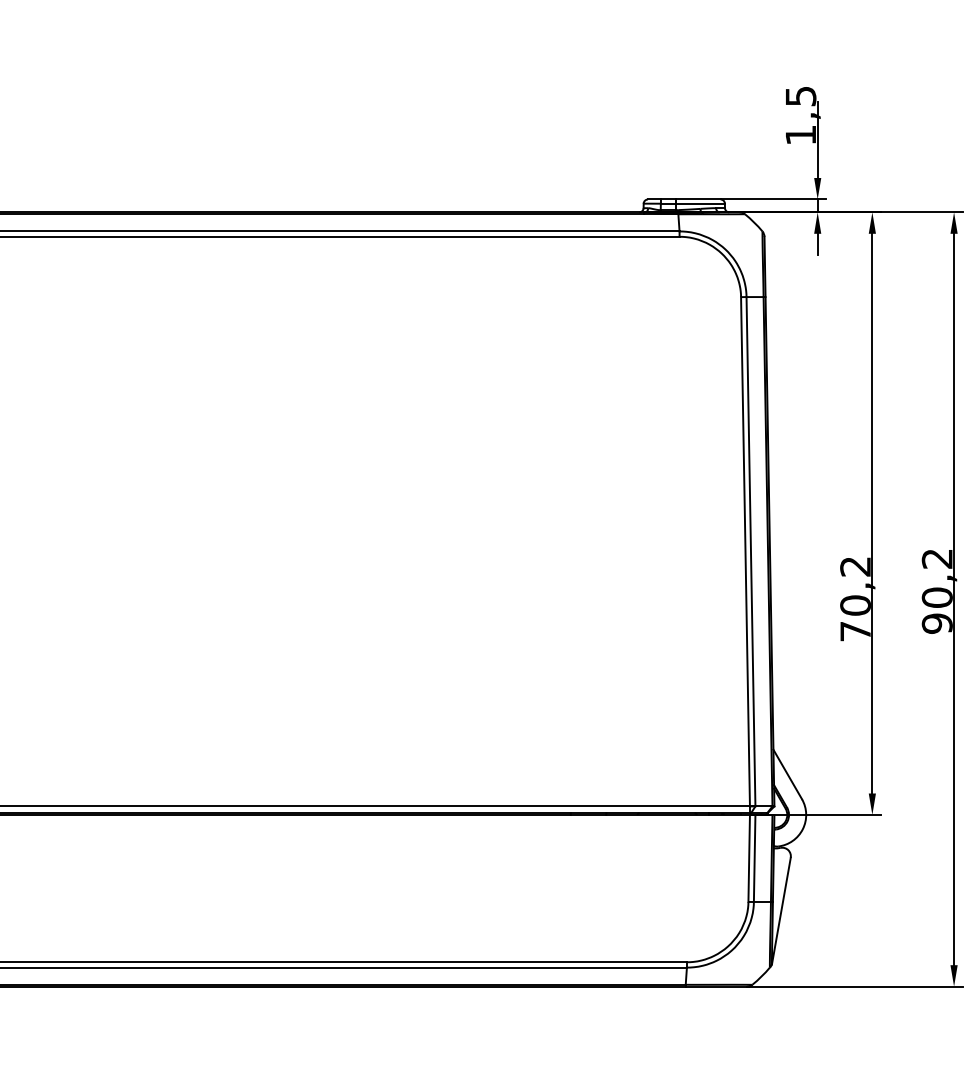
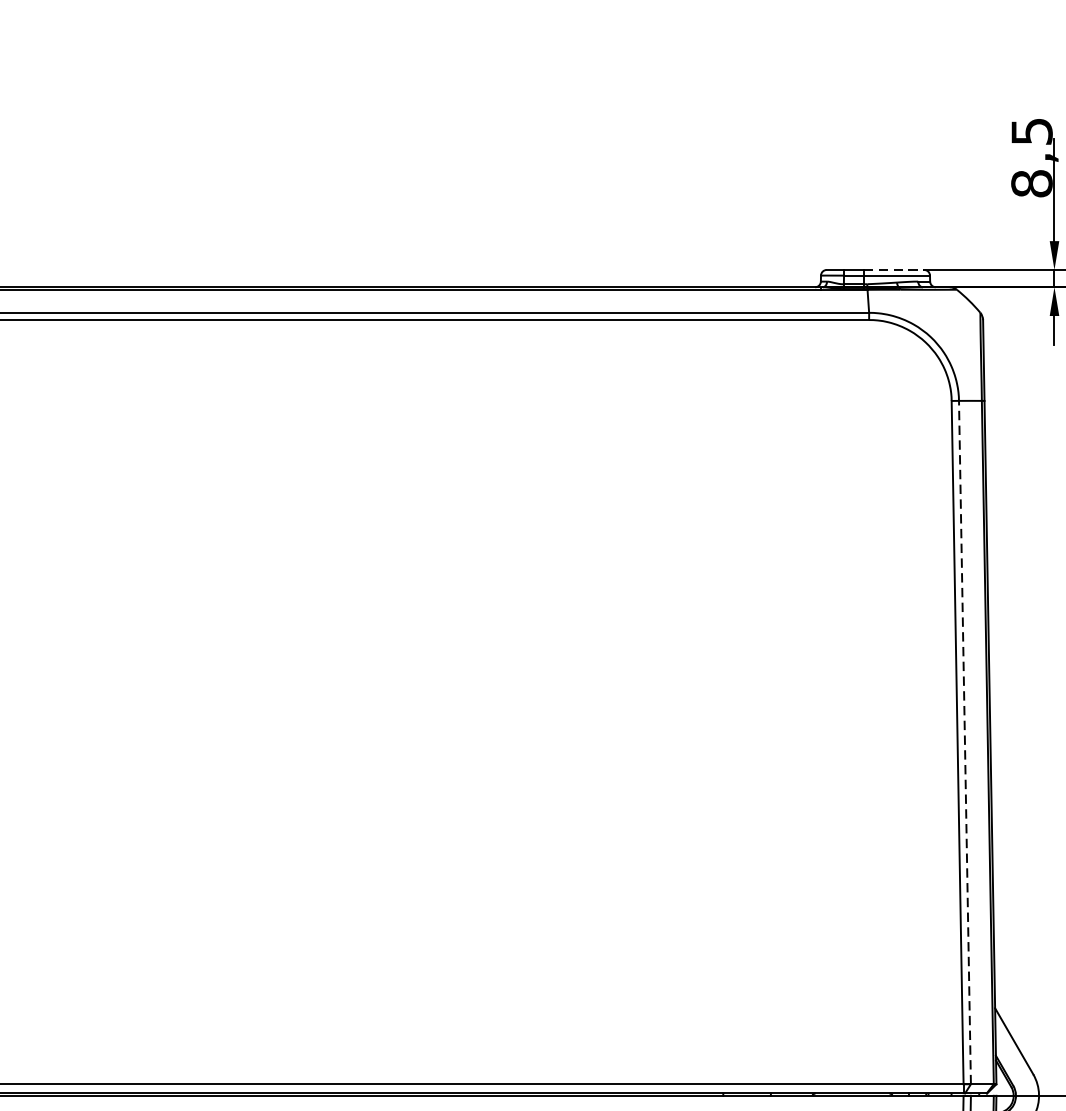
text: (800, 135) -> (1031, 184), 1,5 -> 8,5
line: (698, 199) -> (894, 269), solid -> dashed
line: (750, 551) -> (964, 742), solid -> dashed

